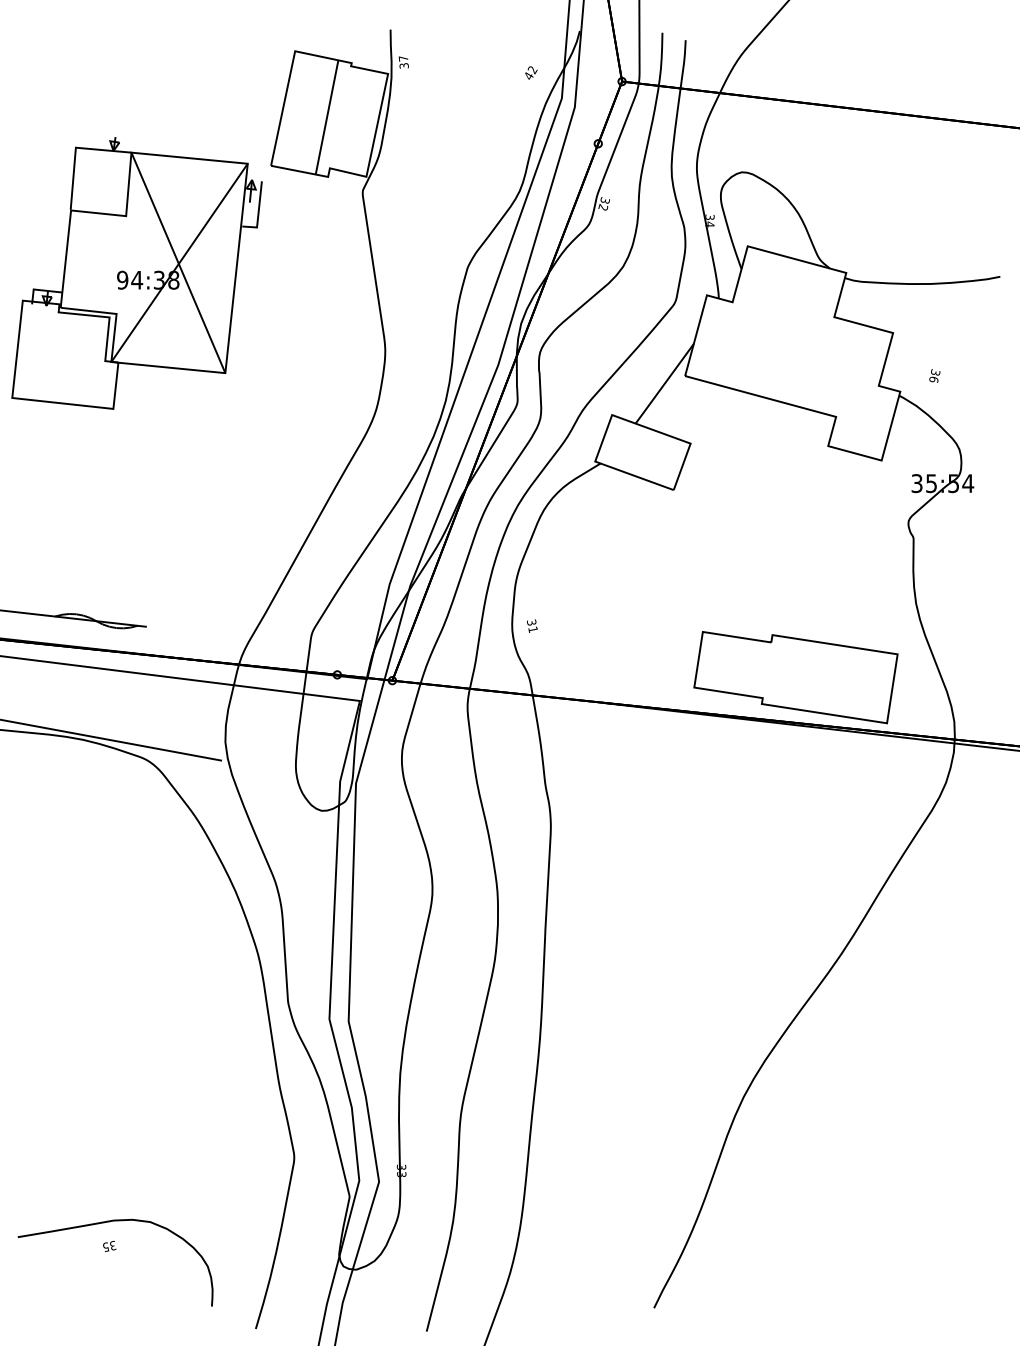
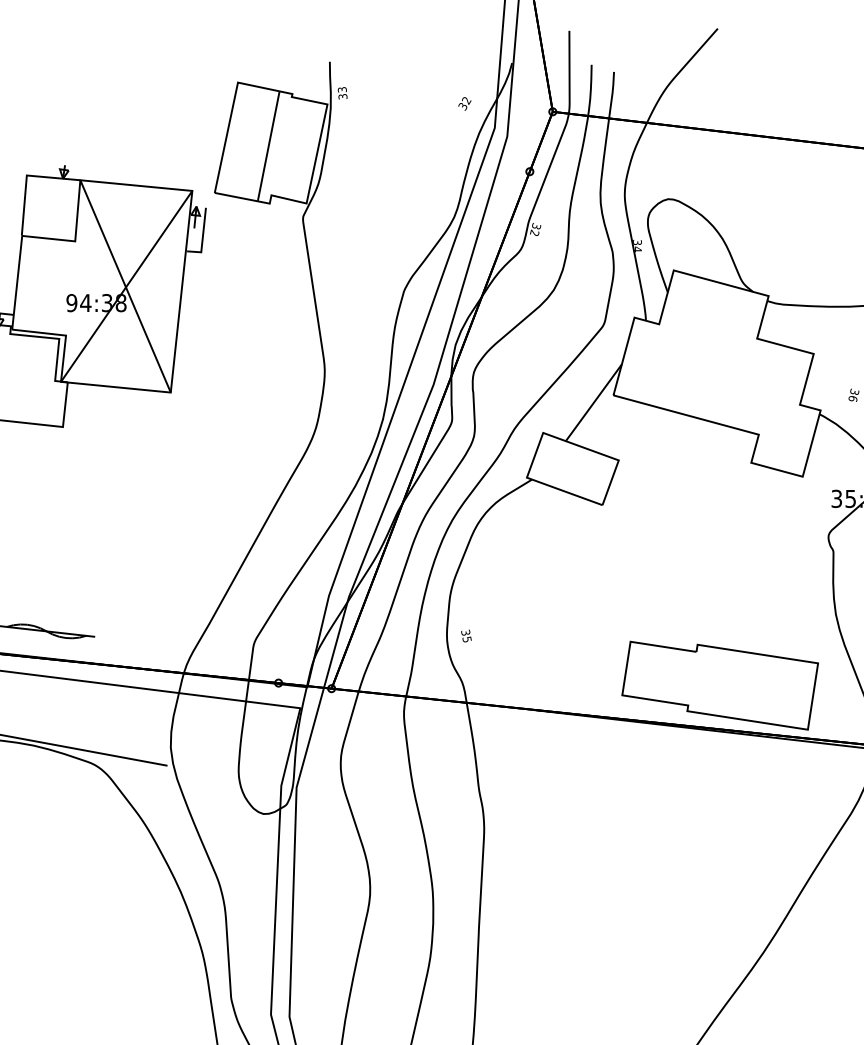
text: (403, 58) -> (342, 89), 37 -> 33
text: (528, 76) -> (462, 106), 42 -> 32
text: (532, 629) -> (466, 639), 31 -> 35

